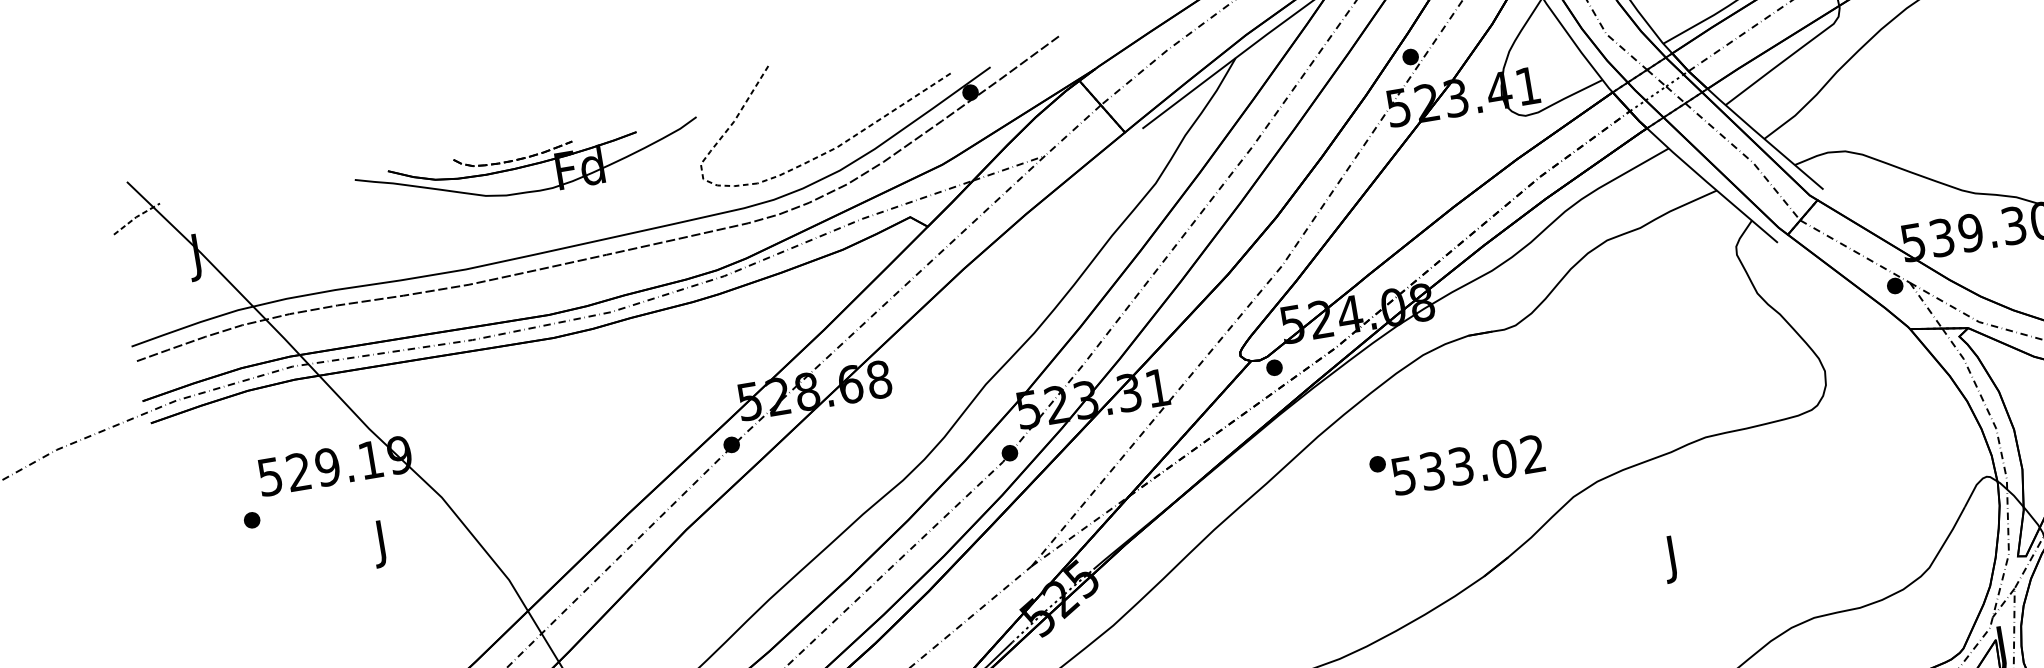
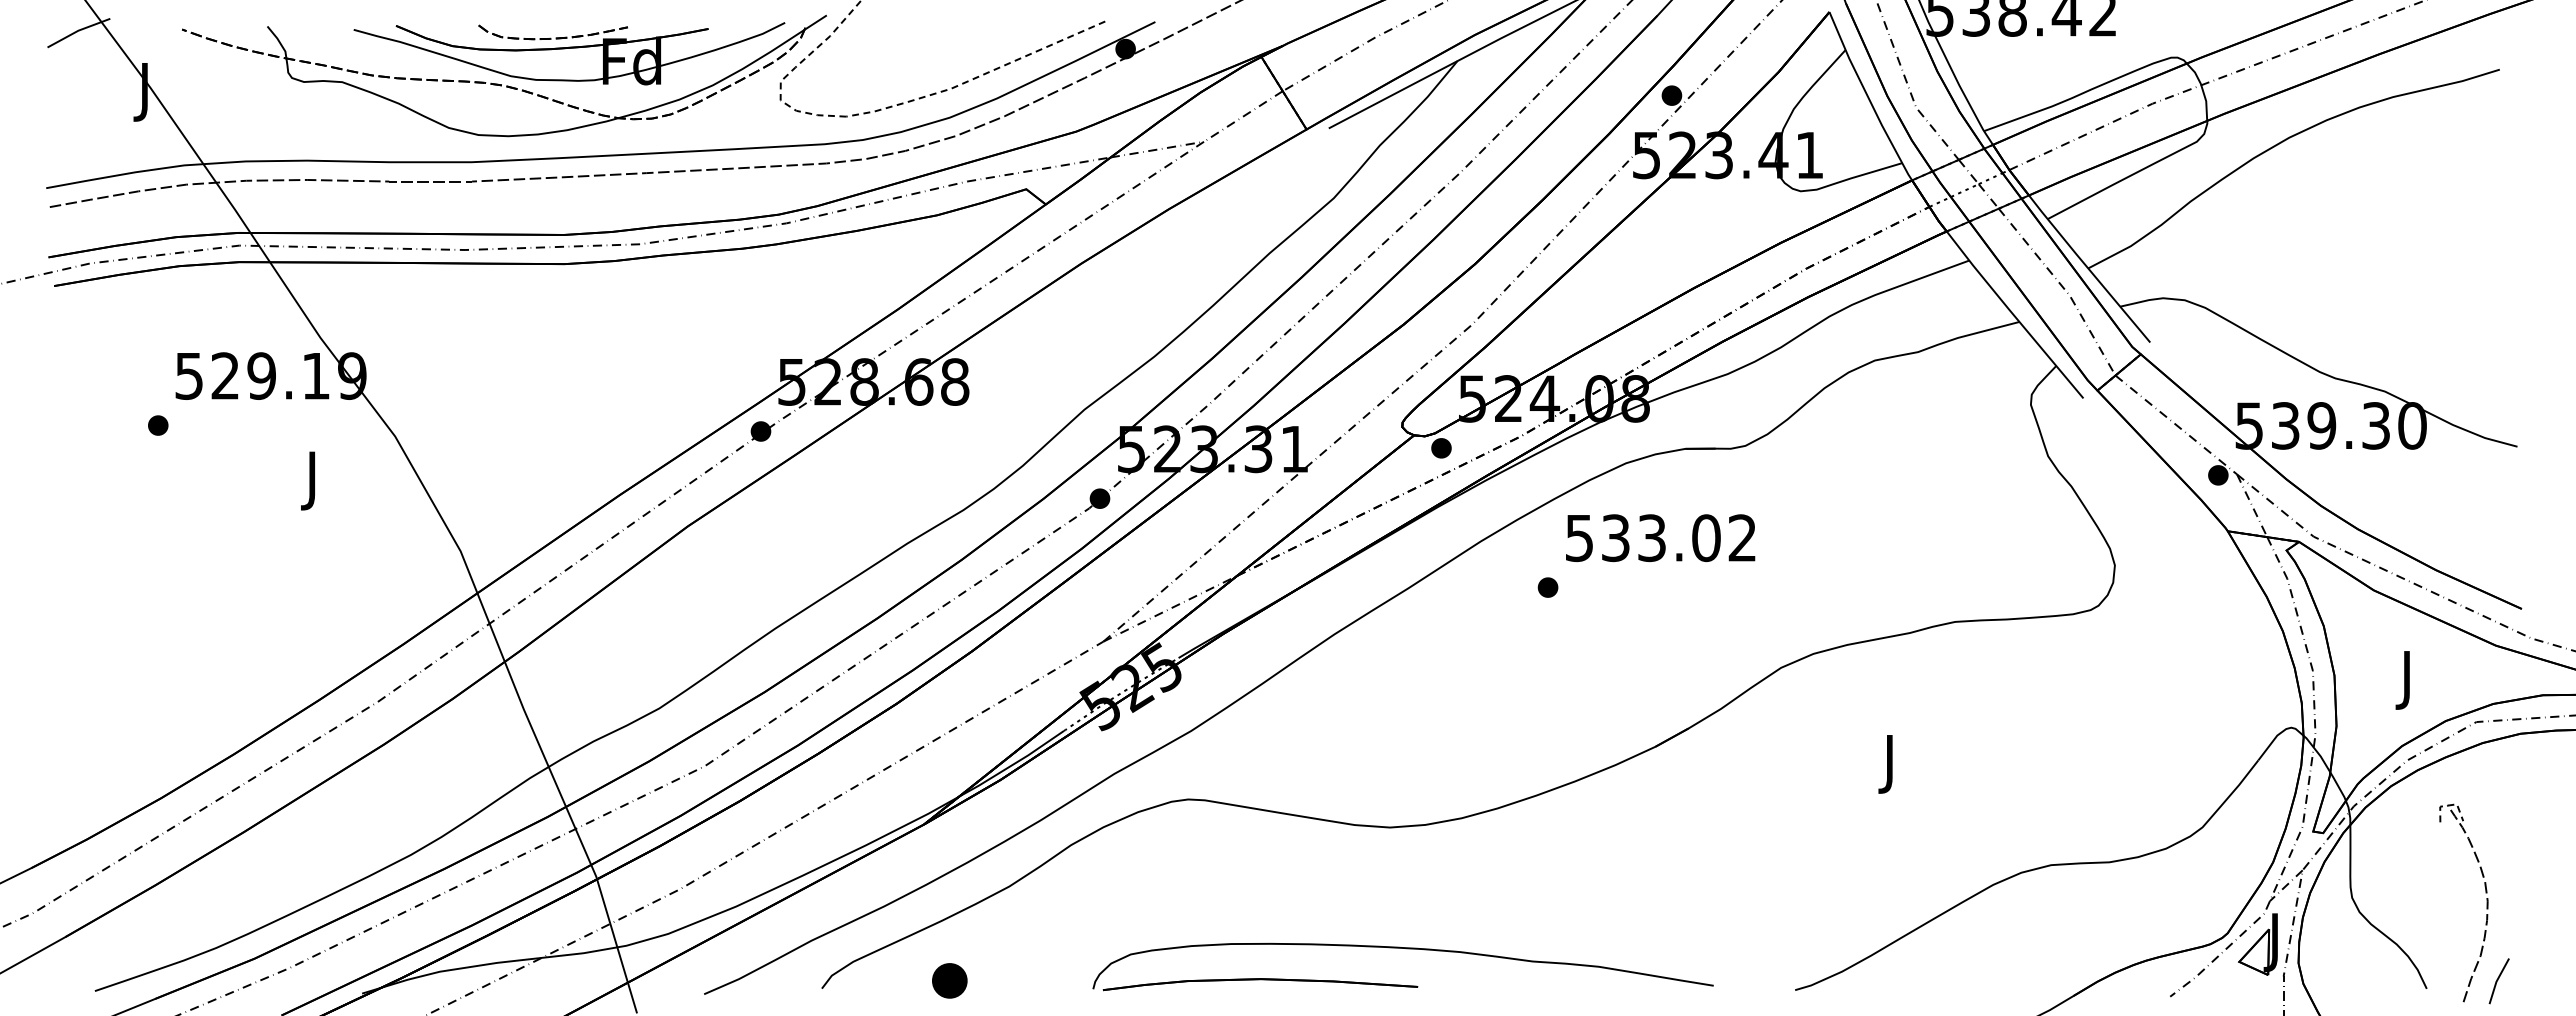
part: (479, 203) -> (501, 84), added
line: (136, 217) -> (78, 30), dashed -> solid
text: (1468, 465) -> (1660, 538), moved

